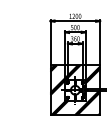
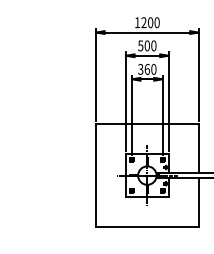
hatch: (75, 90) -> (147, 176), removed

